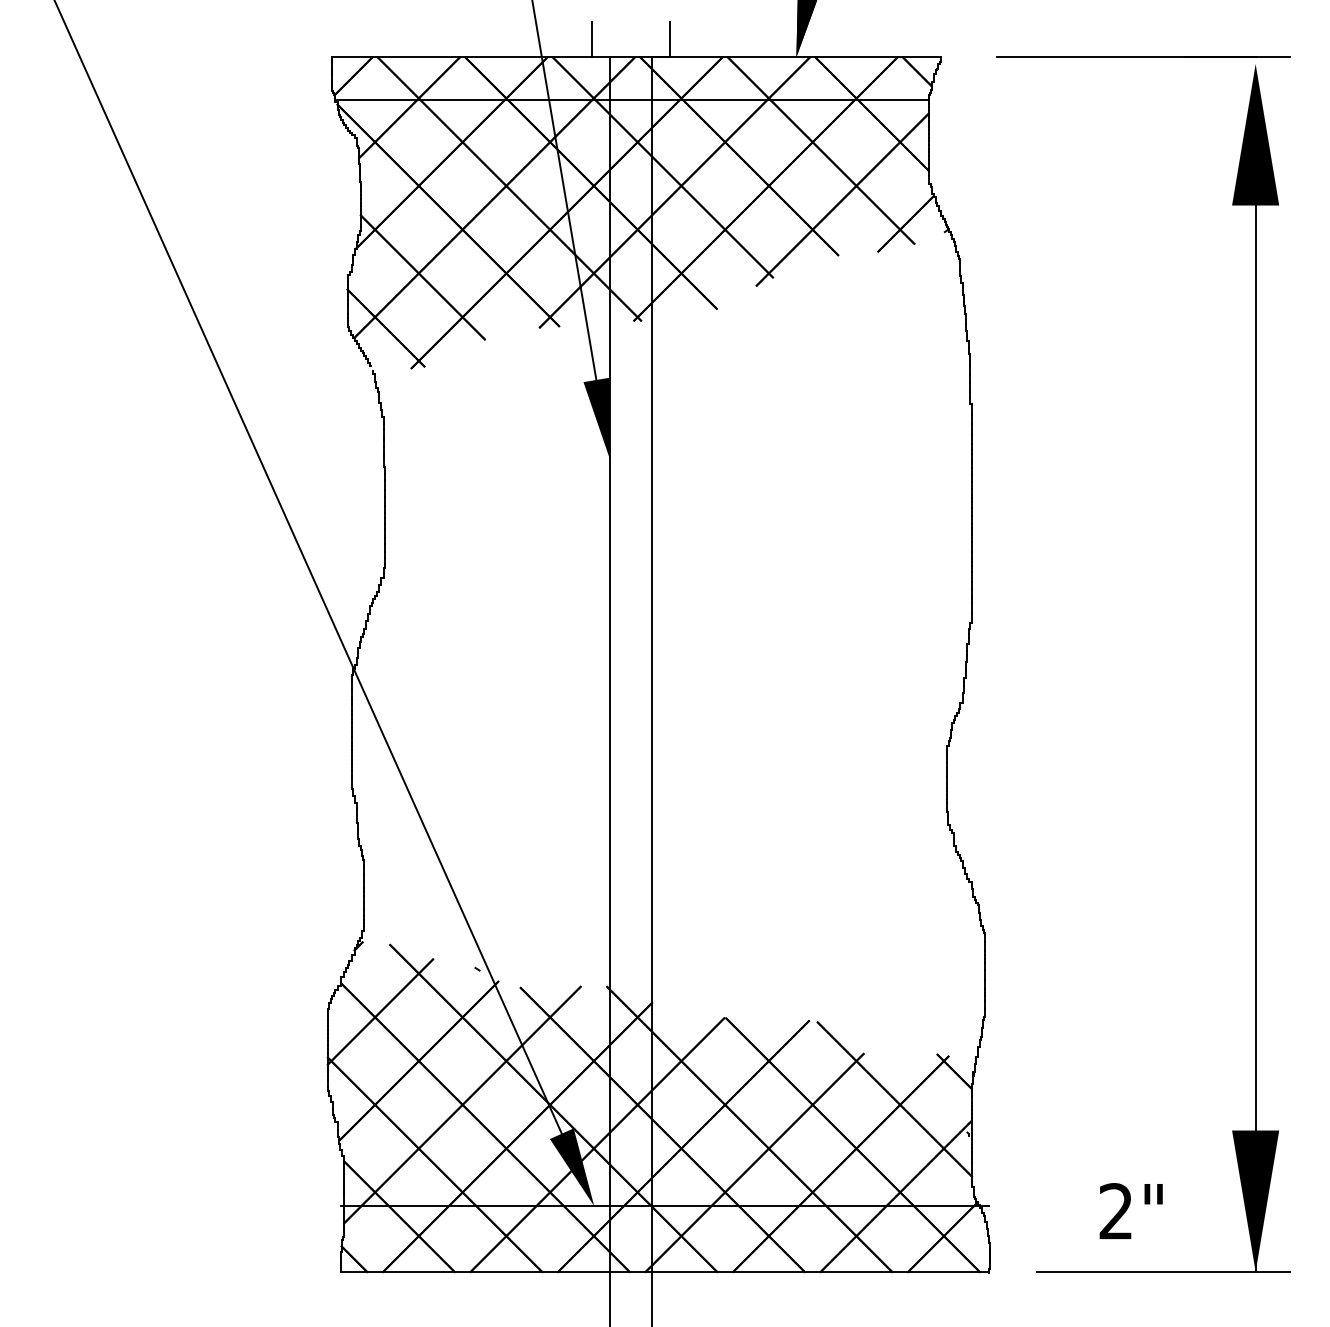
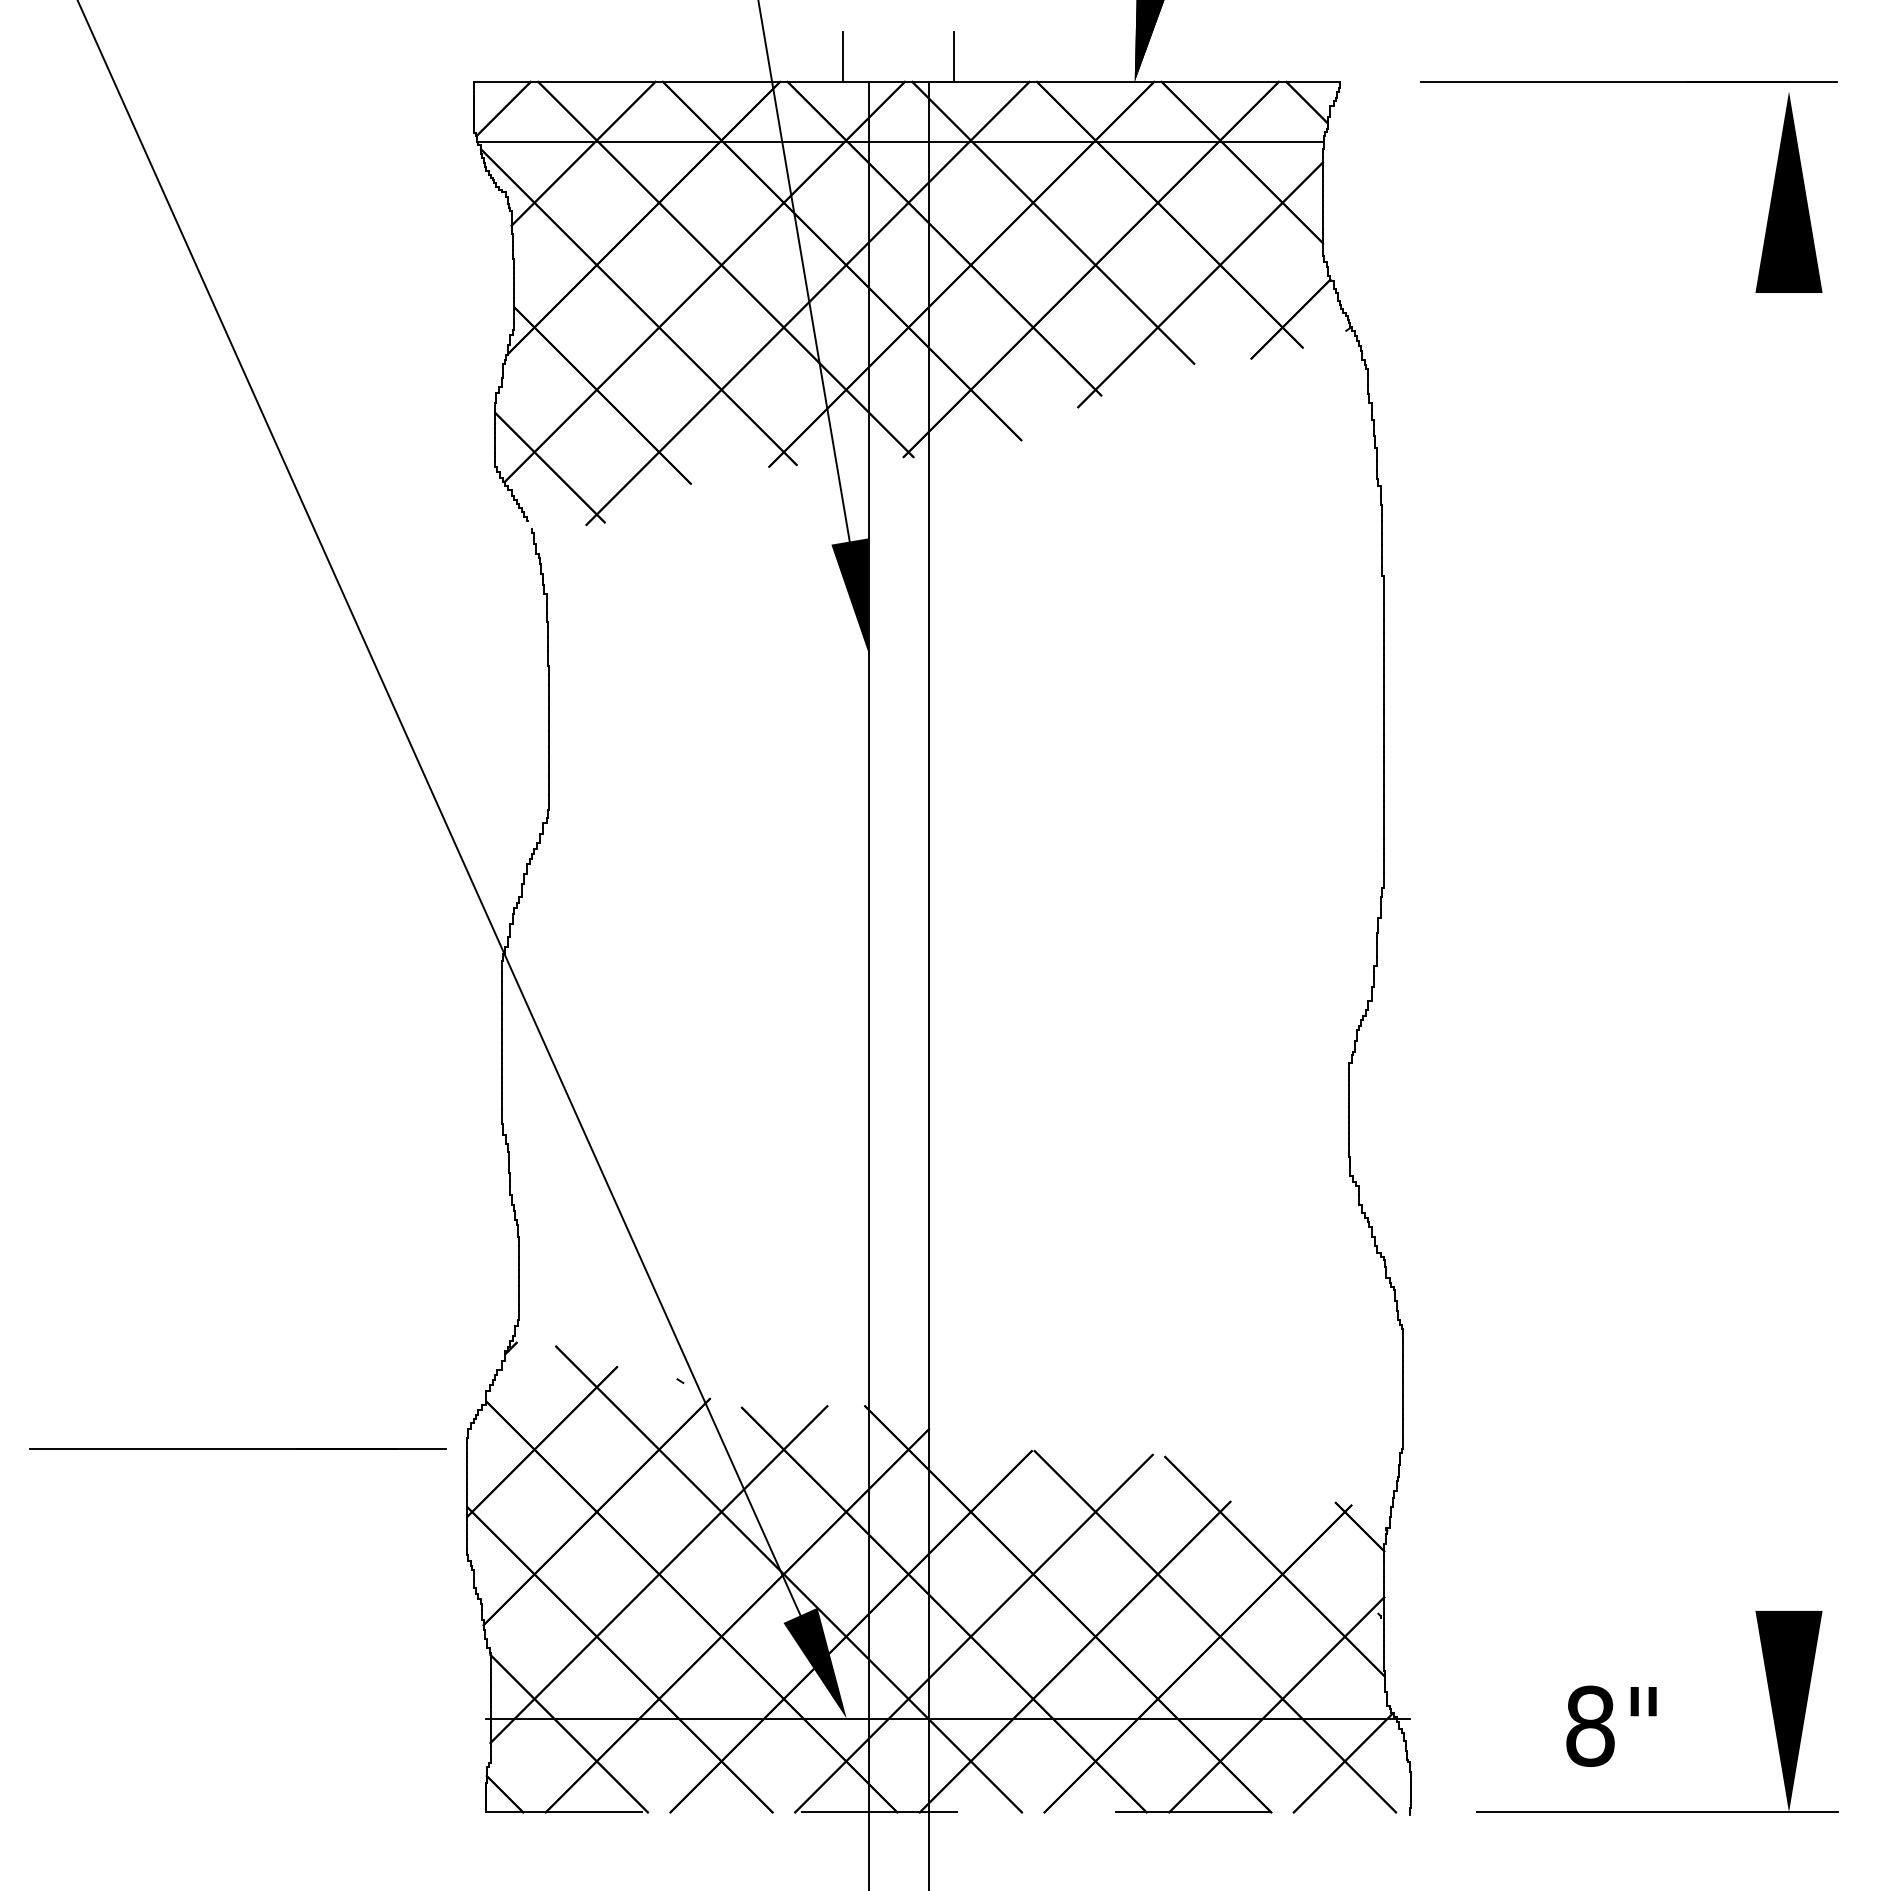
line: (1255, 703) -> (1789, 1002), removed
line: (166, 1016) -> (237, 1448), added
text: (1116, 1211) -> (1590, 1726), 2" -> 8"
line: (665, 1272) -> (947, 1812), solid -> dashed

